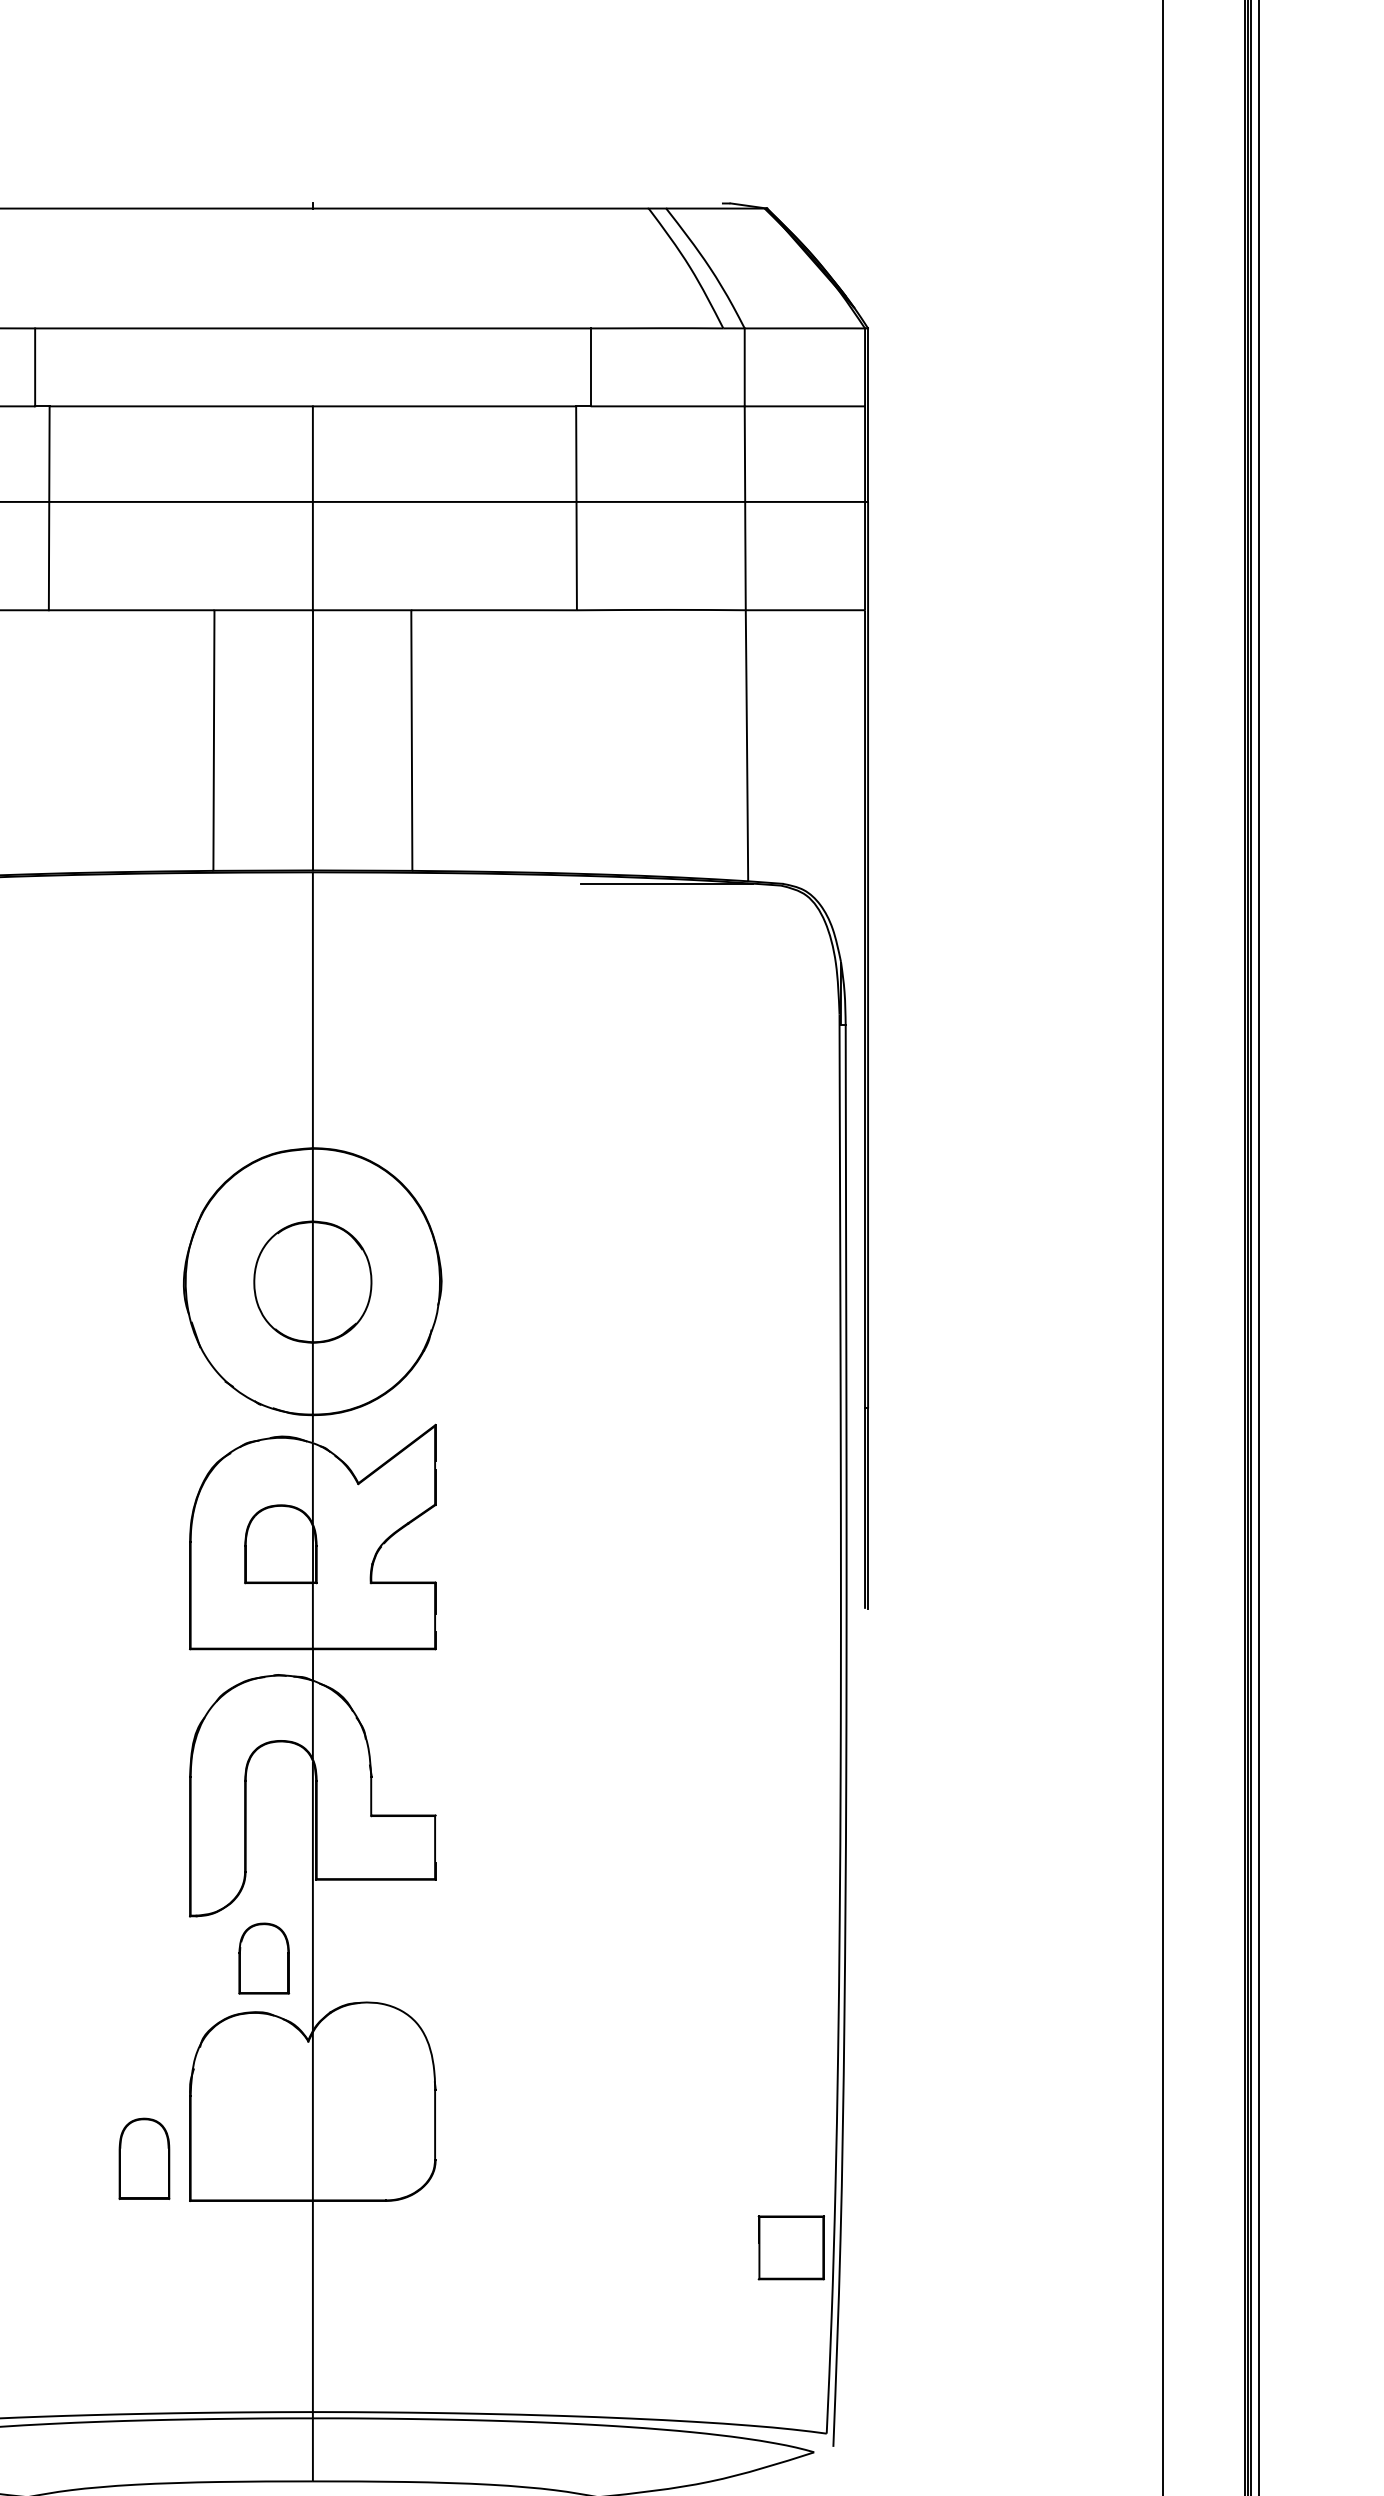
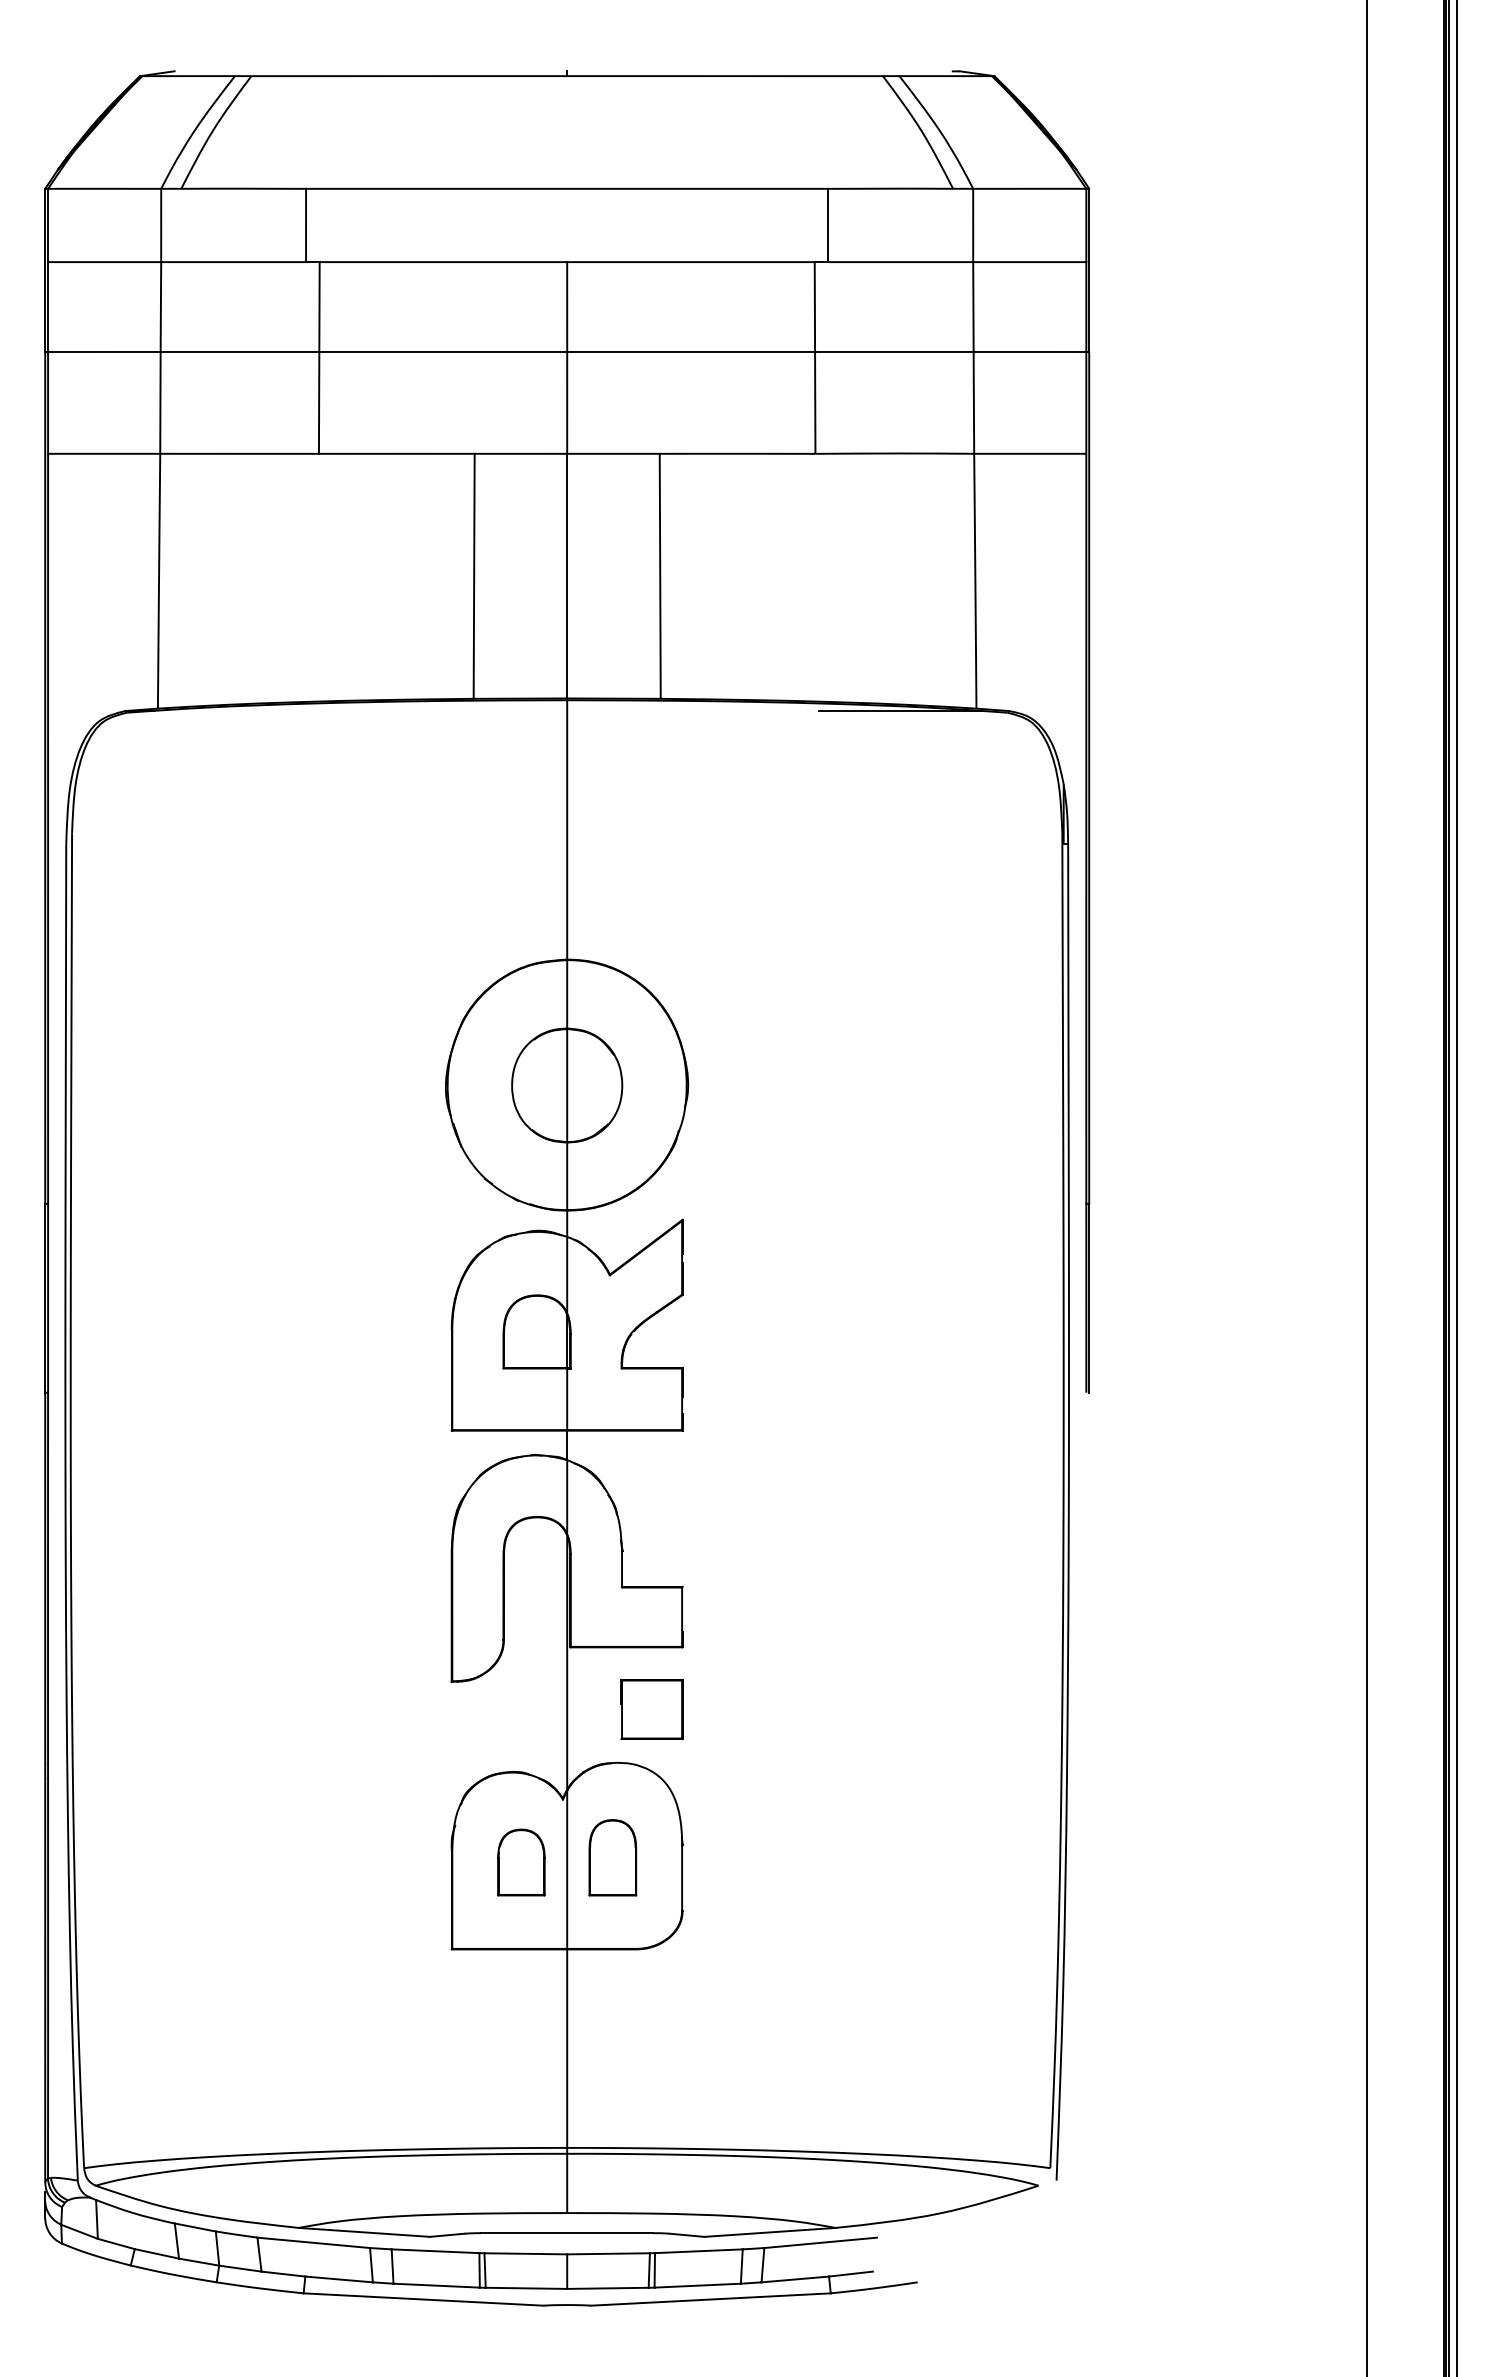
part: (264, 1958) -> (521, 1862), moved
part: (144, 2158) -> (612, 1857), moved
part: (790, 2247) -> (651, 1709), moved

